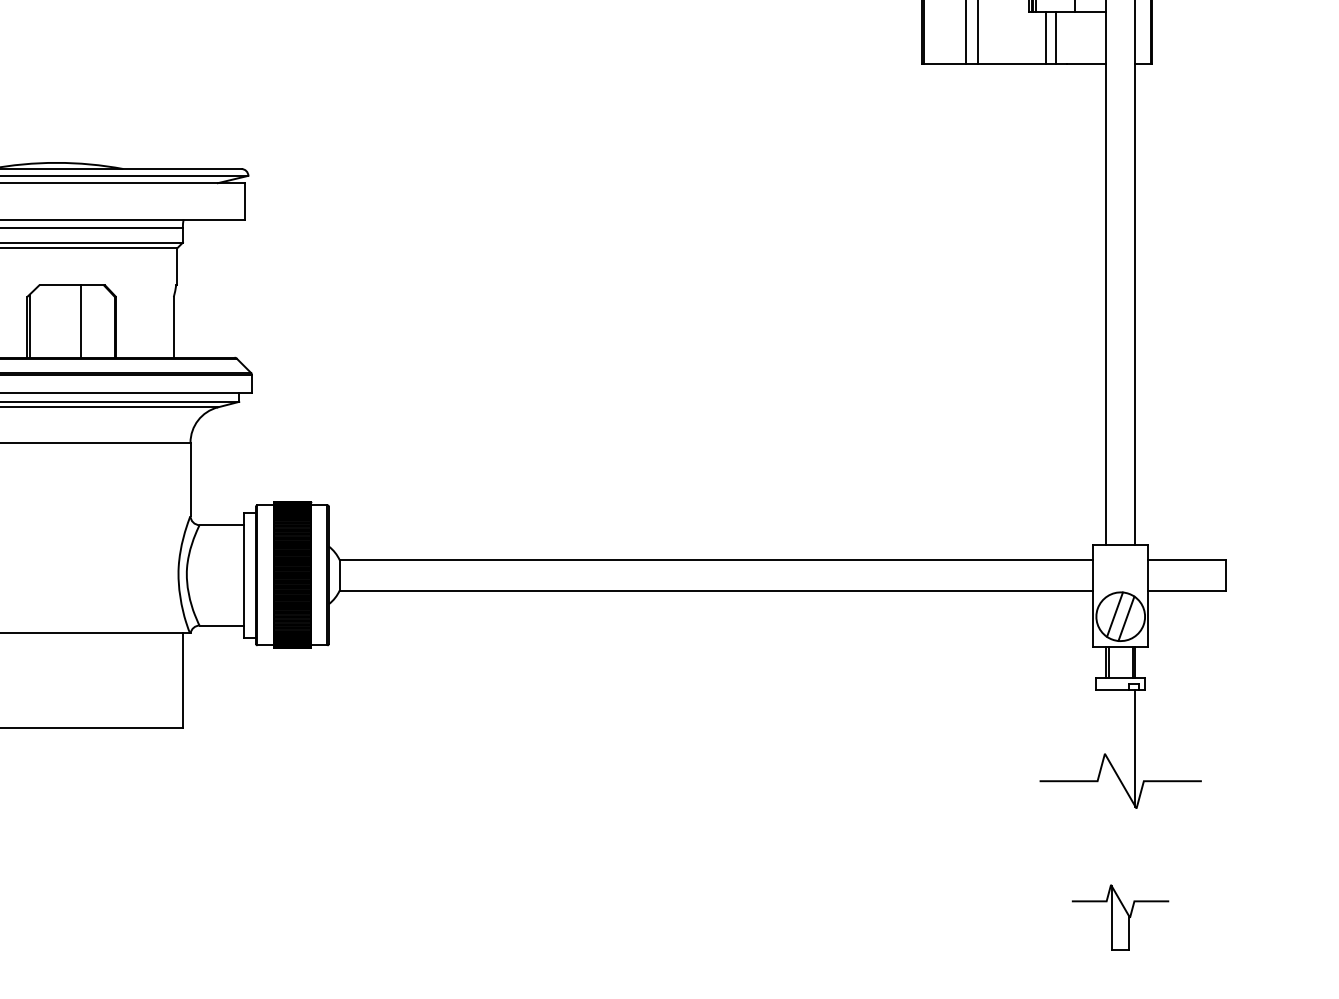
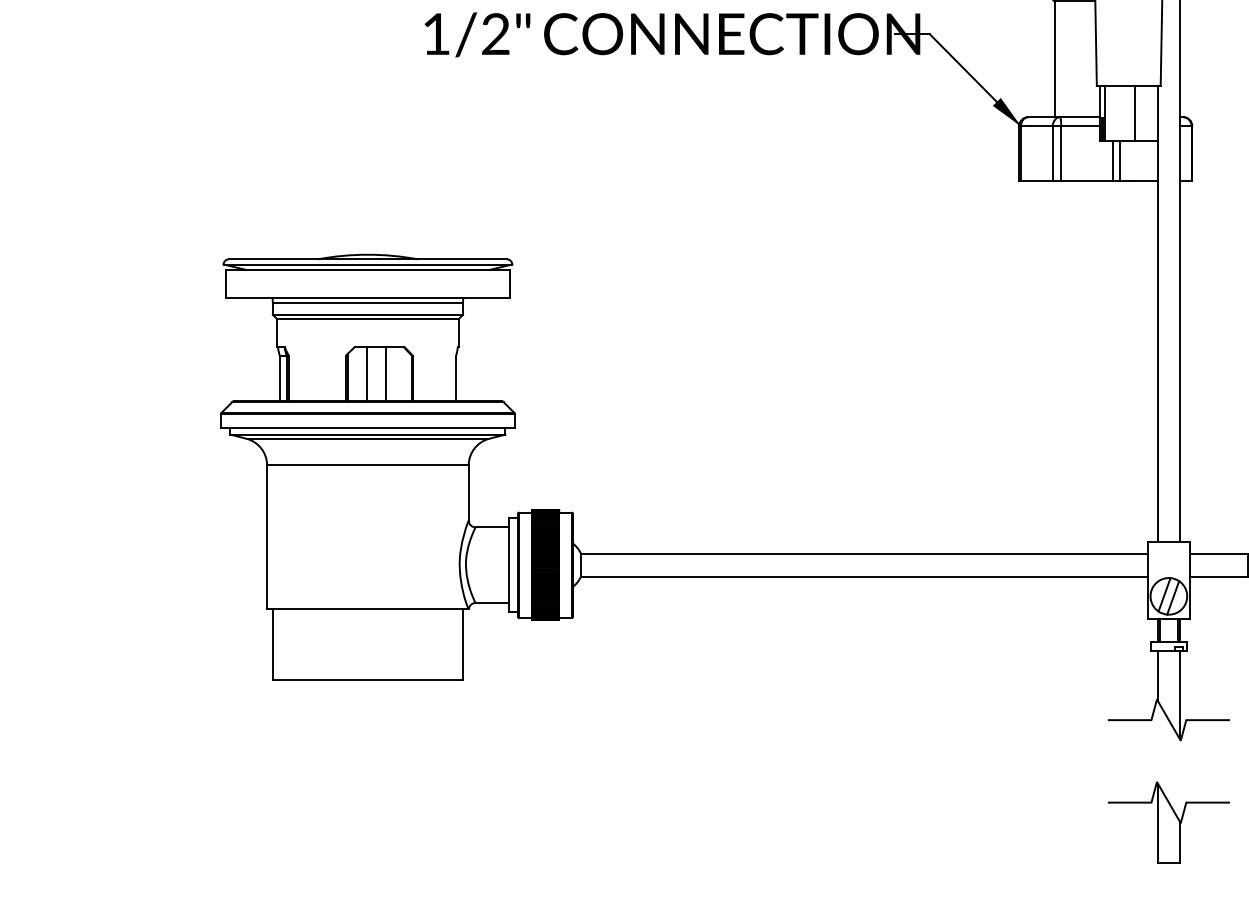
line: (54, 320) -> (366, 373), added
line: (1105, 723) -> (1157, 676), added
part: (1120, 917) -> (1168, 822), size x1.67

